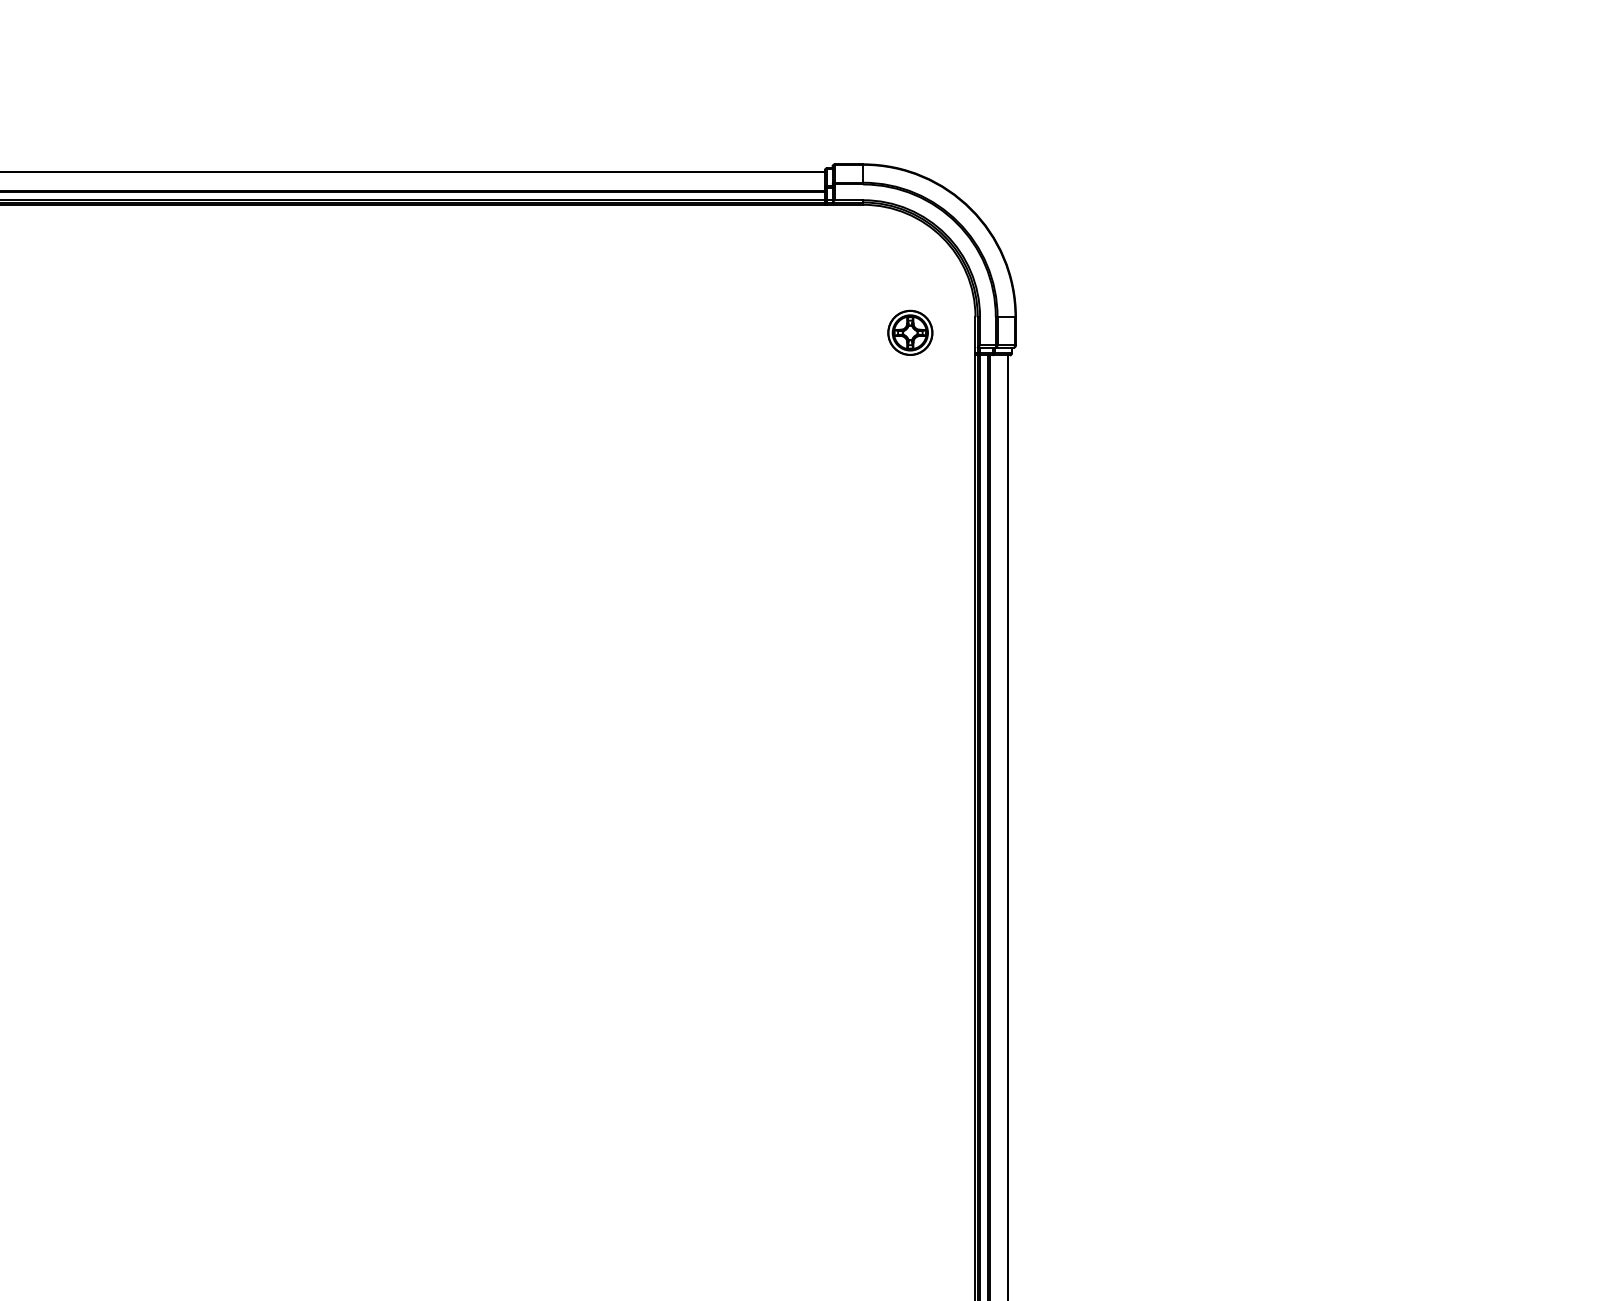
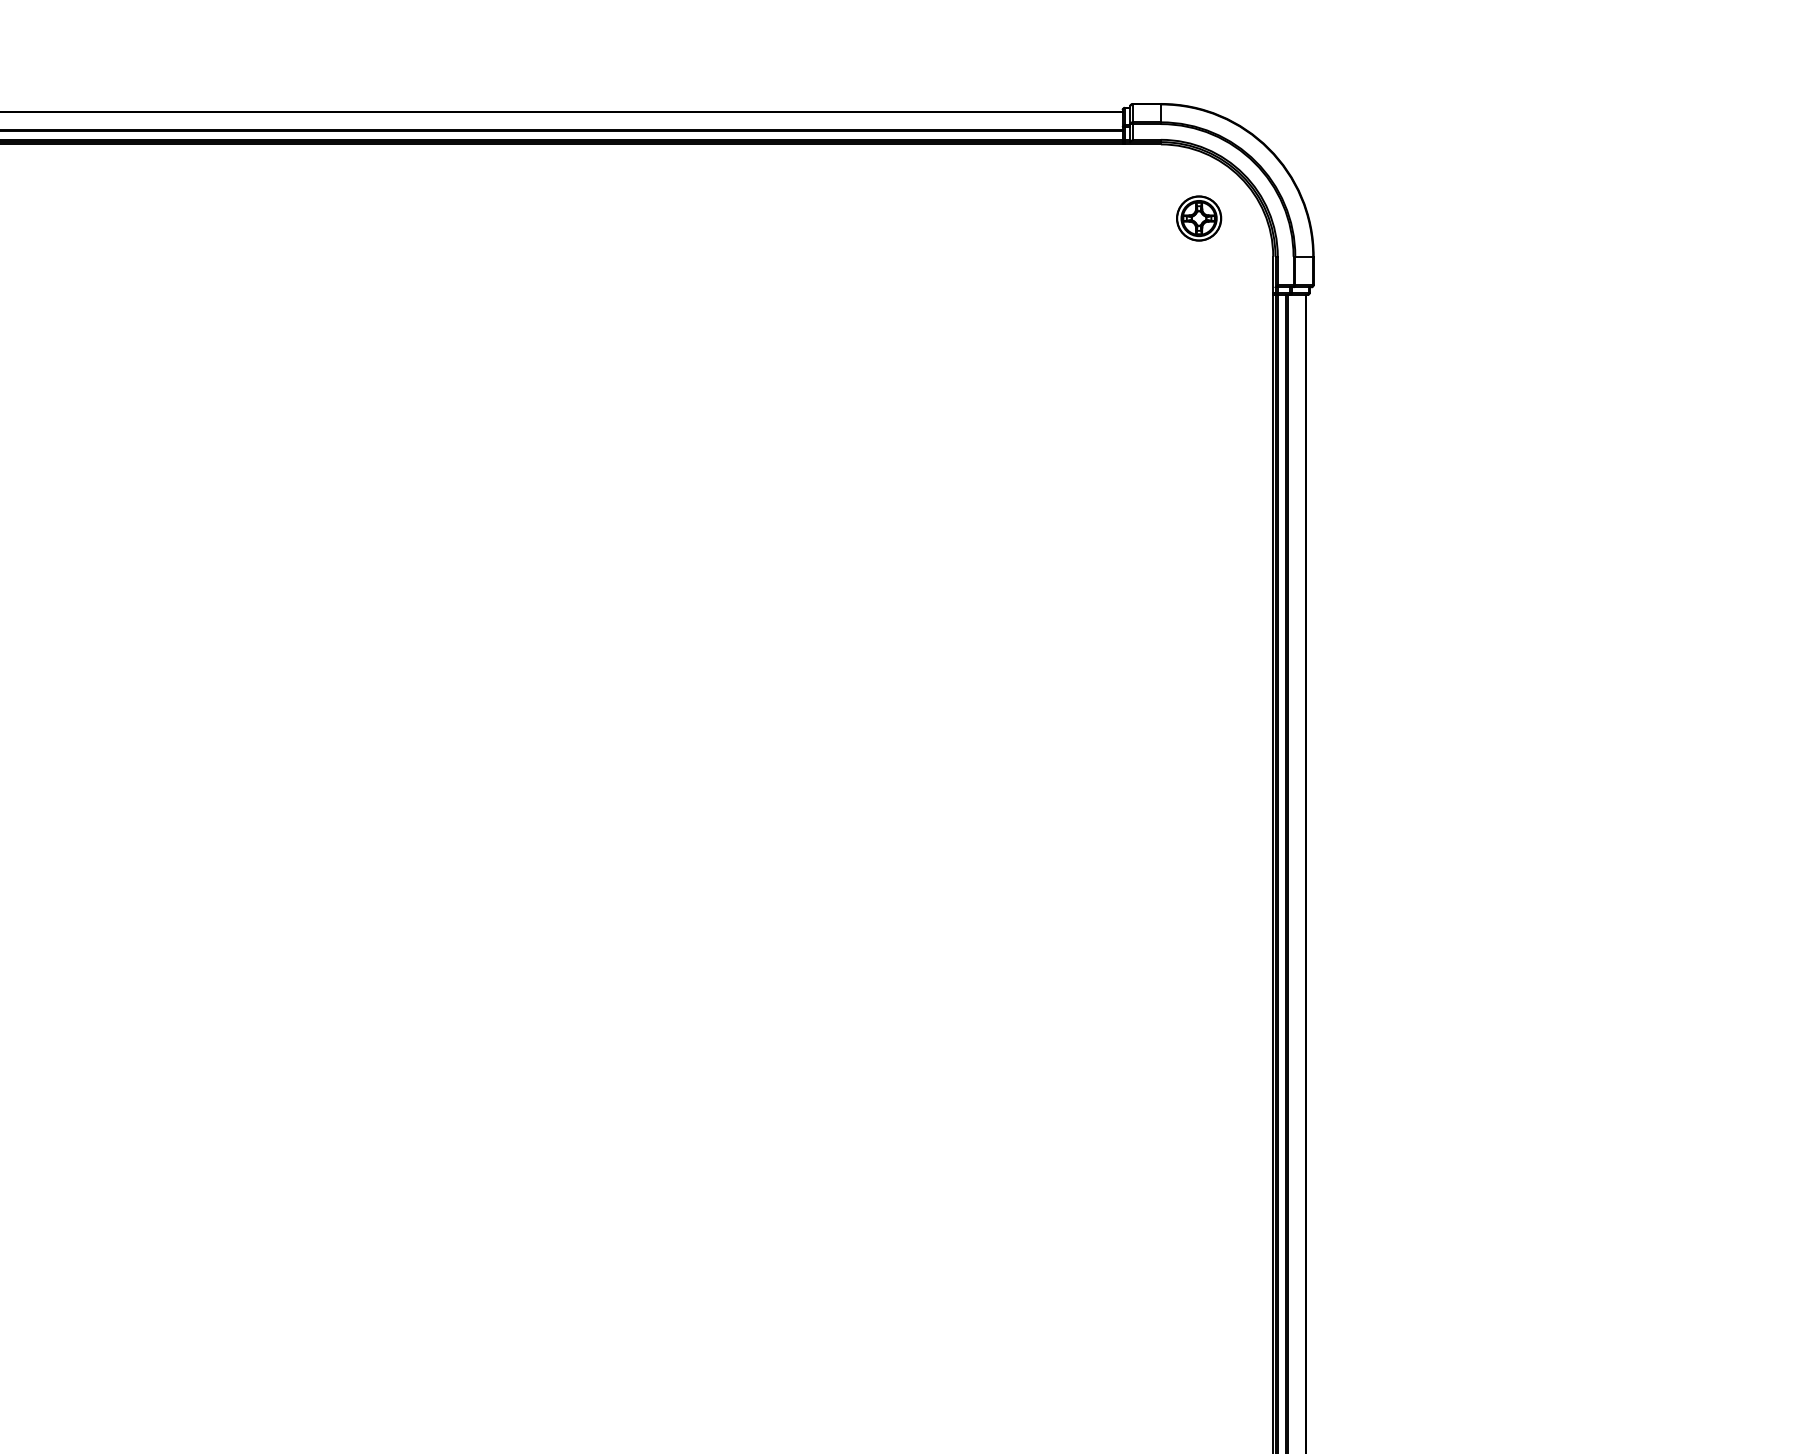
part: (910, 332) -> (1199, 218), moved

